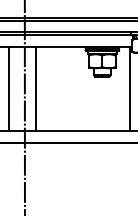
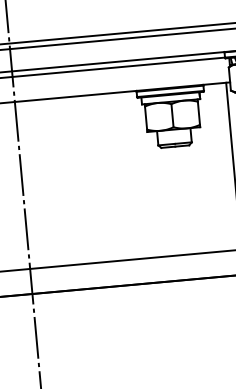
line: (36, 88) -> (45, 182), removed

